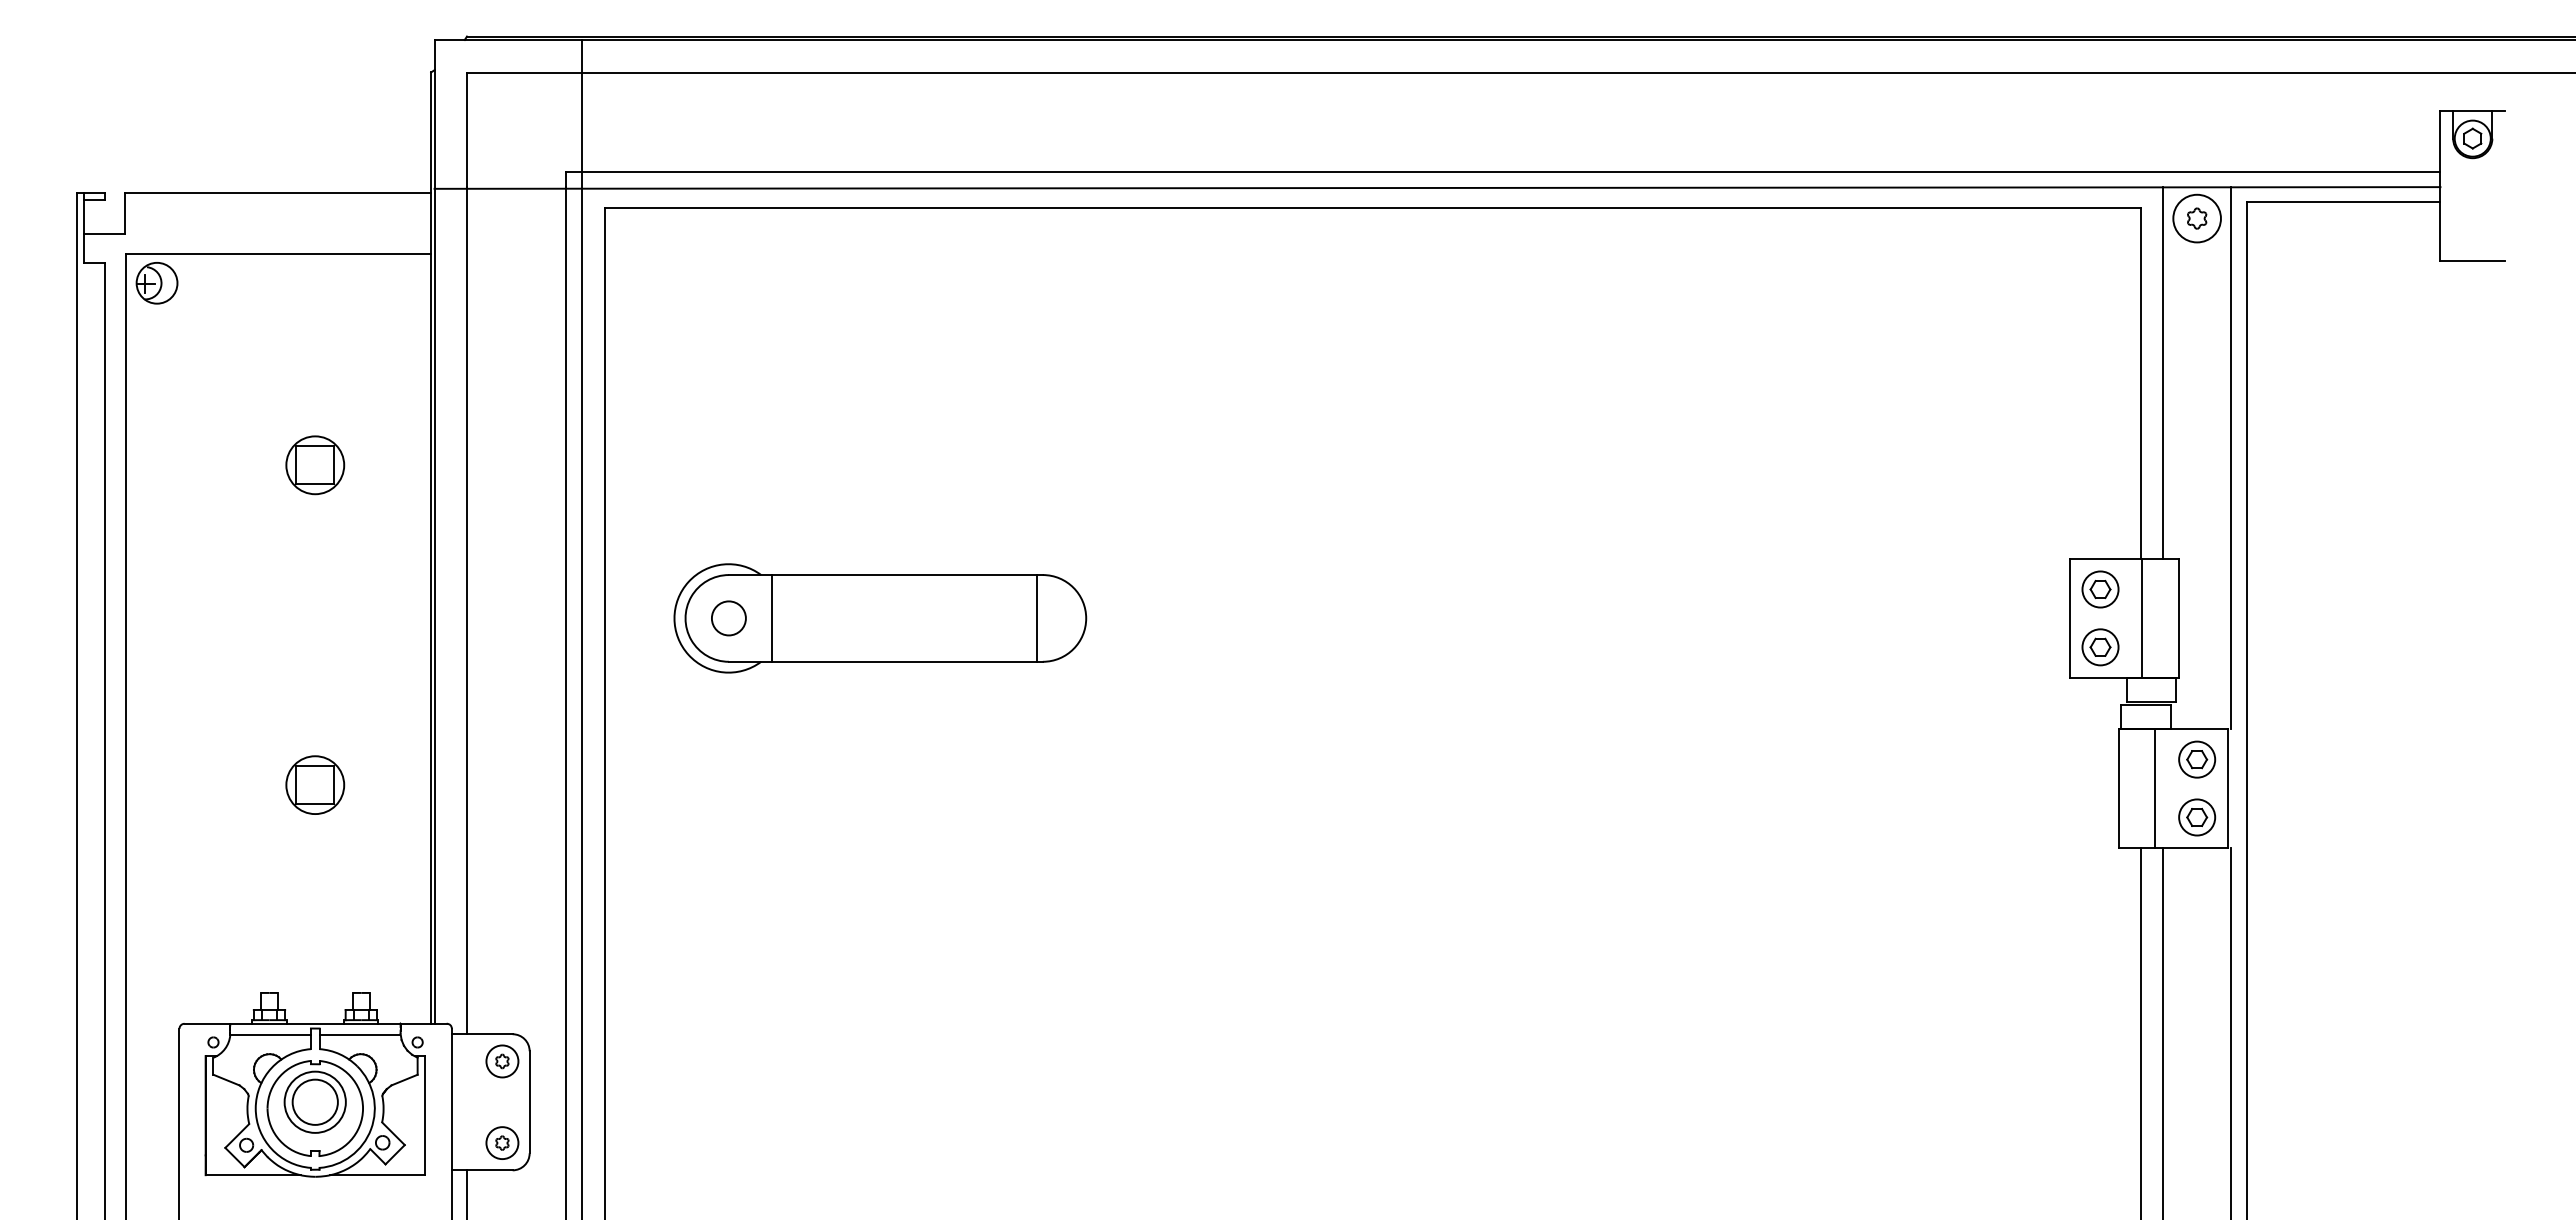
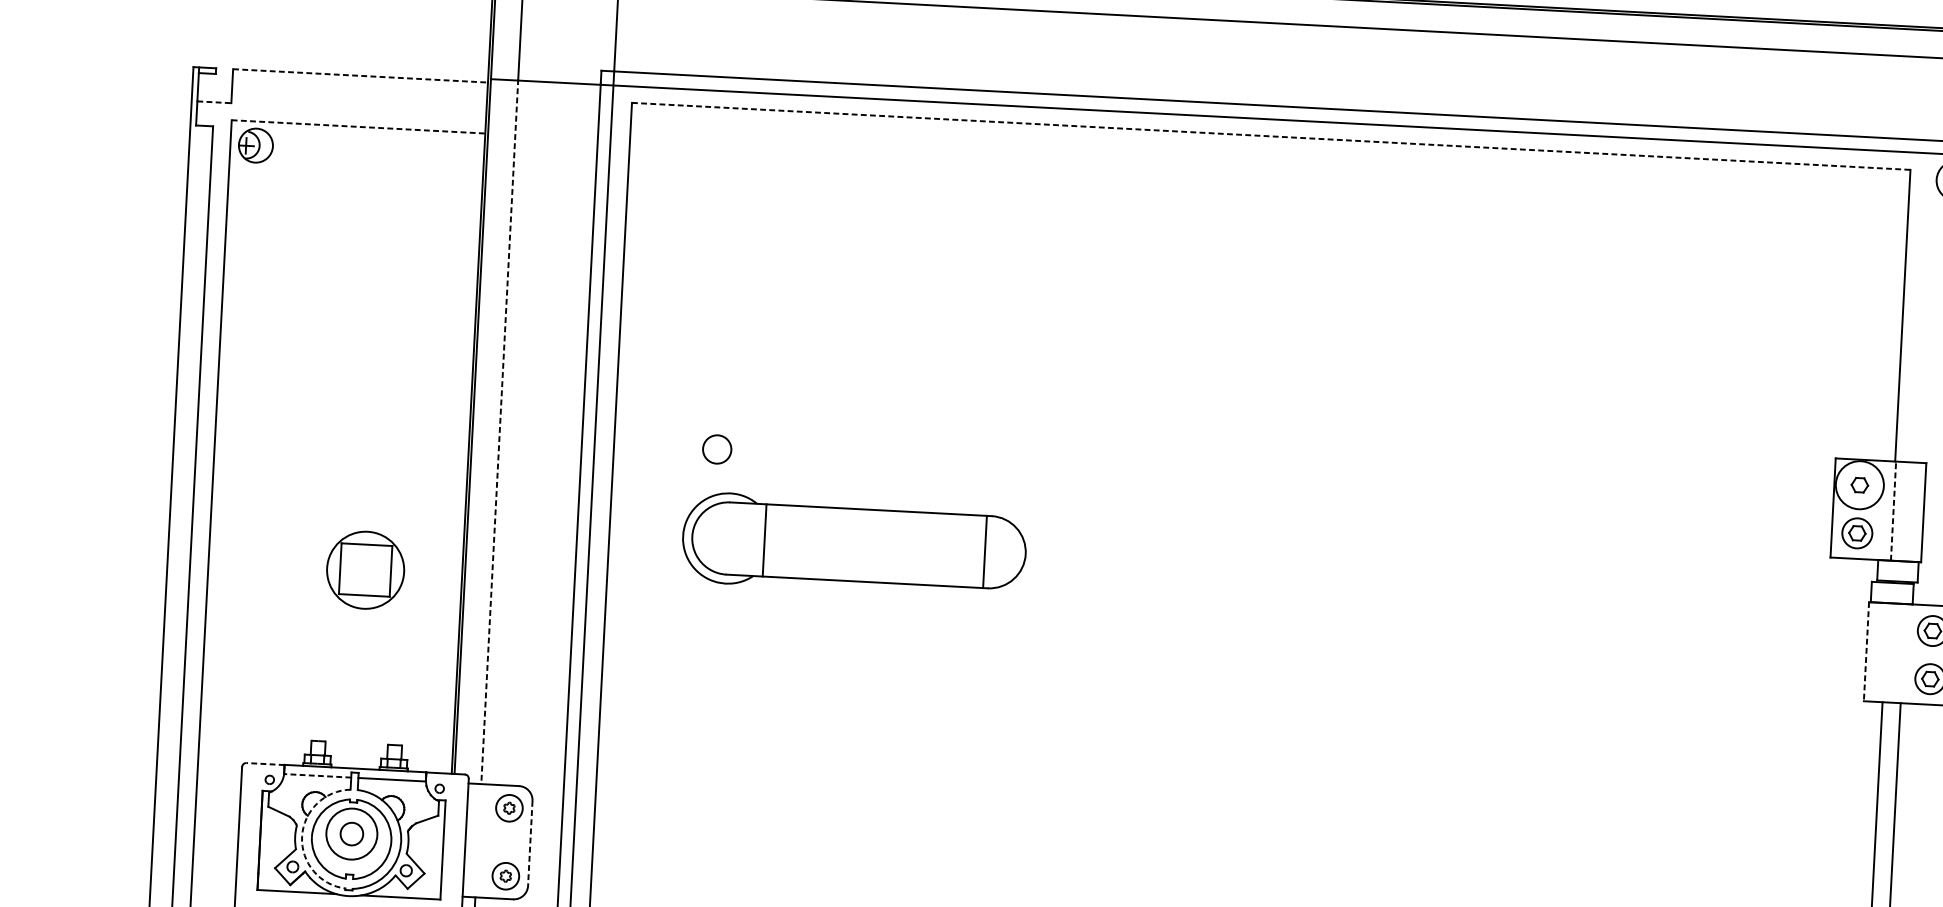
line: (278, 193) -> (360, 76), solid -> dashed
line: (1373, 208) -> (1271, 136), solid -> dashed
line: (104, 233) -> (214, 101), solid -> dashed
line: (279, 254) -> (359, 127), solid -> dashed
line: (2163, 372) -> (1921, 307), removed
part: (315, 465) -> (379, 304), removed
circle: (2100, 589) -> (1859, 485), size x1.6
line: (467, 610) -> (500, 431), solid -> dashed
part: (880, 618) -> (854, 545), moved
line: (2142, 618) -> (1893, 511), solid -> dashed
part: (315, 784) -> (365, 569), size x1.6
line: (2118, 788) -> (1866, 651), solid -> dashed
line: (2155, 788) -> (1896, 653), removed
line: (207, 1023) -> (265, 763), solid -> dashed
line: (270, 1034) -> (317, 775), solid -> dashed
circle: (314, 1101) -> (351, 833), size x0.6
line: (529, 1102) -> (530, 843), solid -> dashed
arc: (255, 1108) -> (301, 836), solid -> dashed

